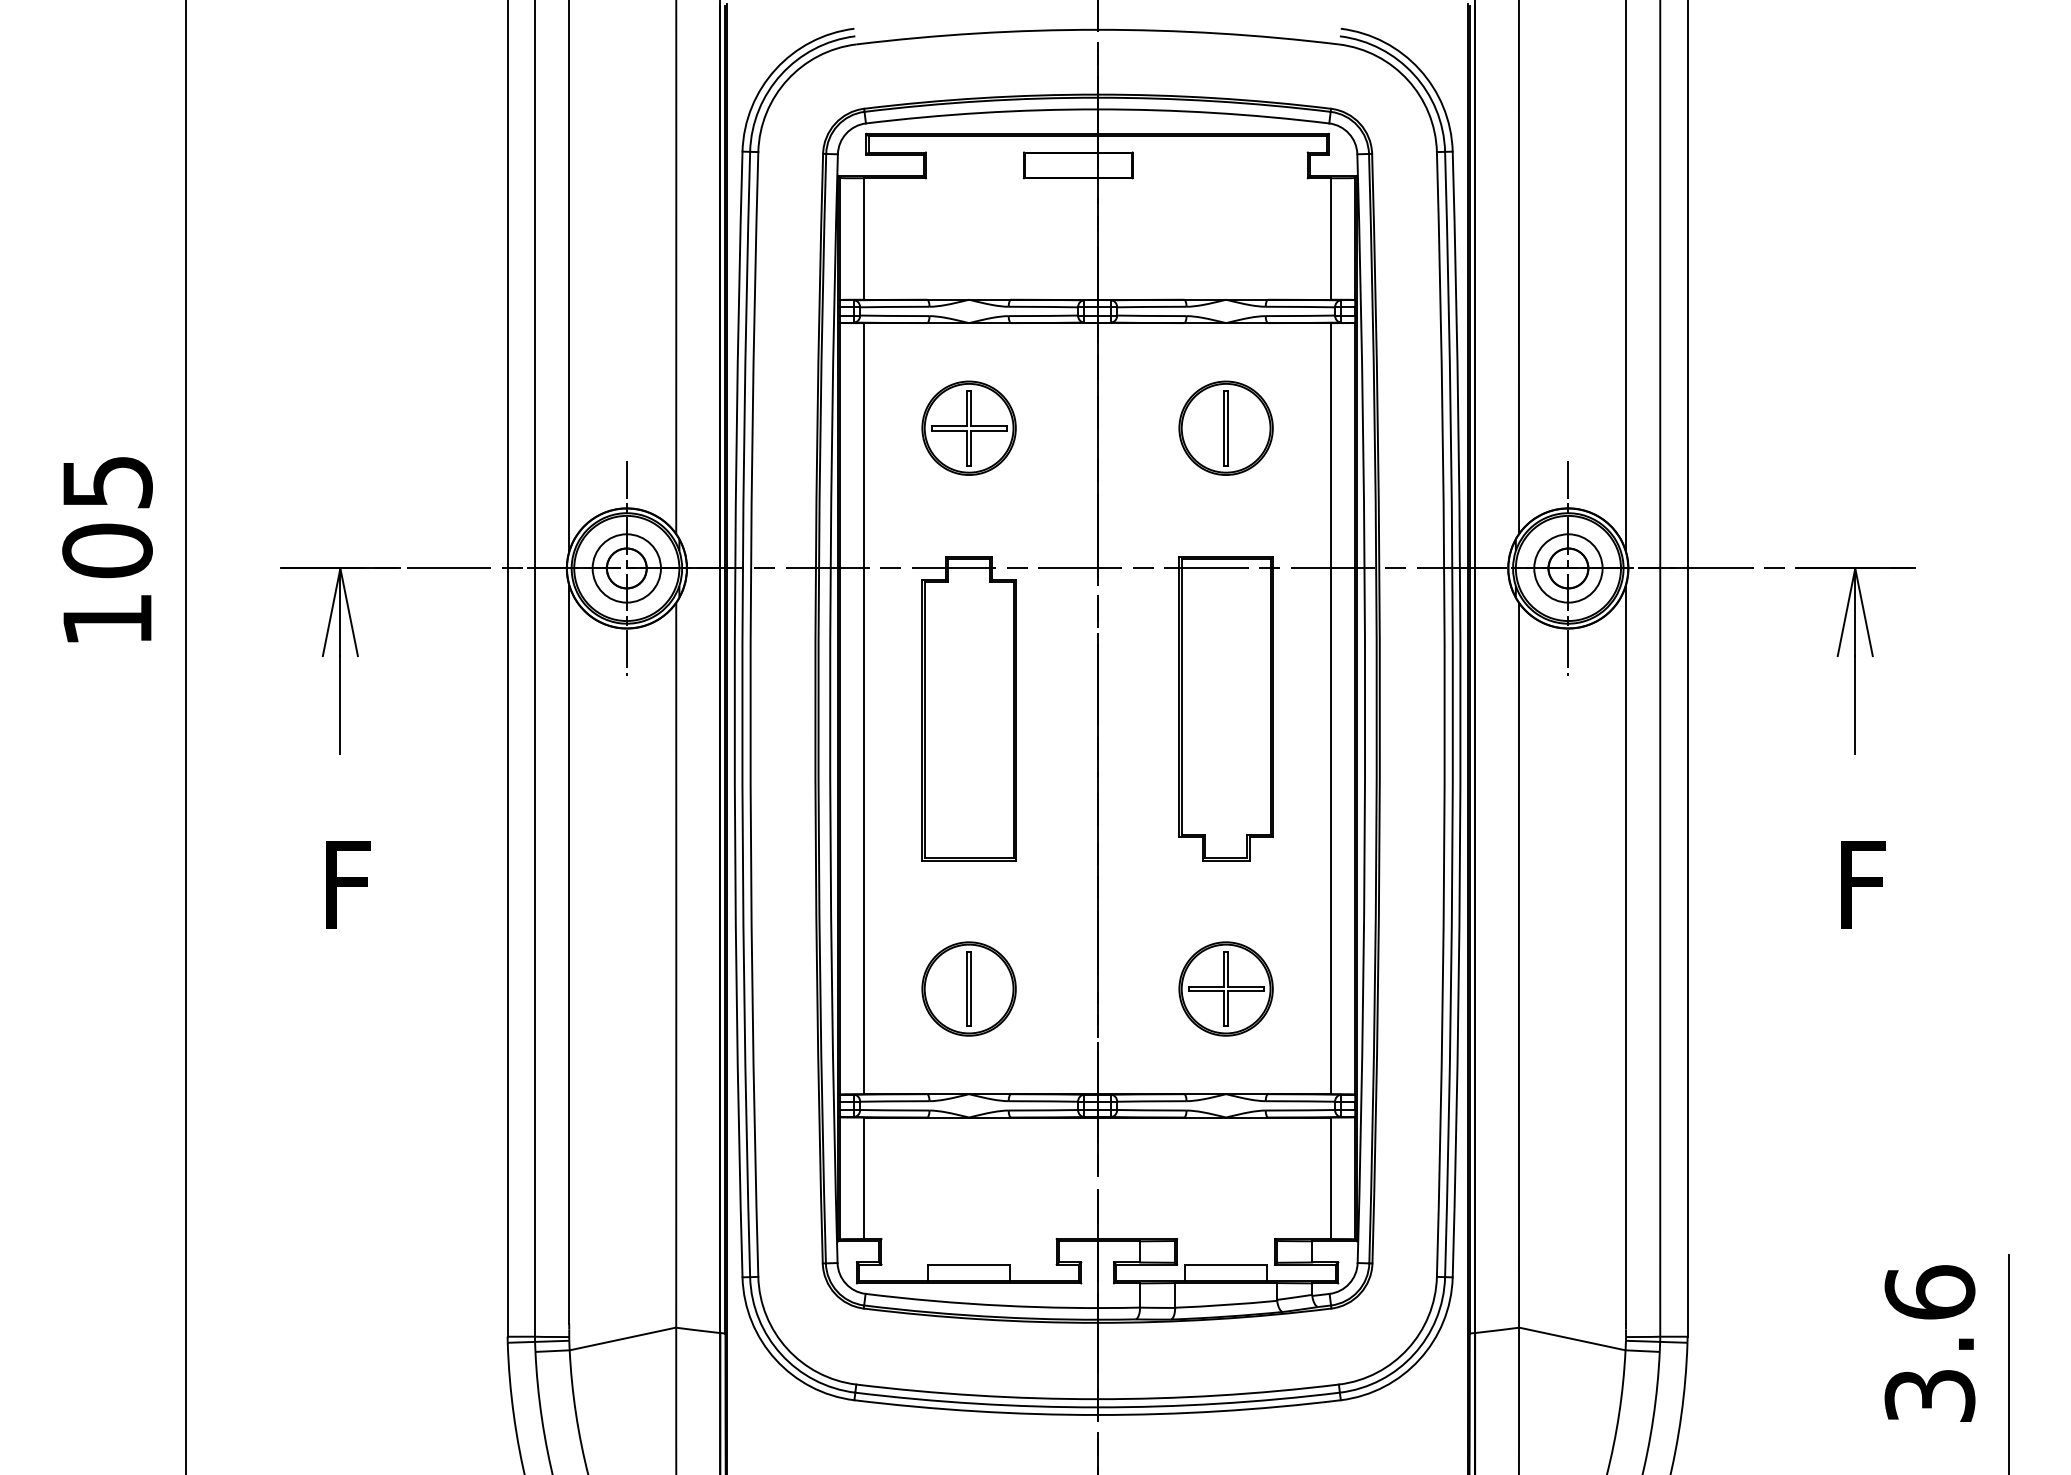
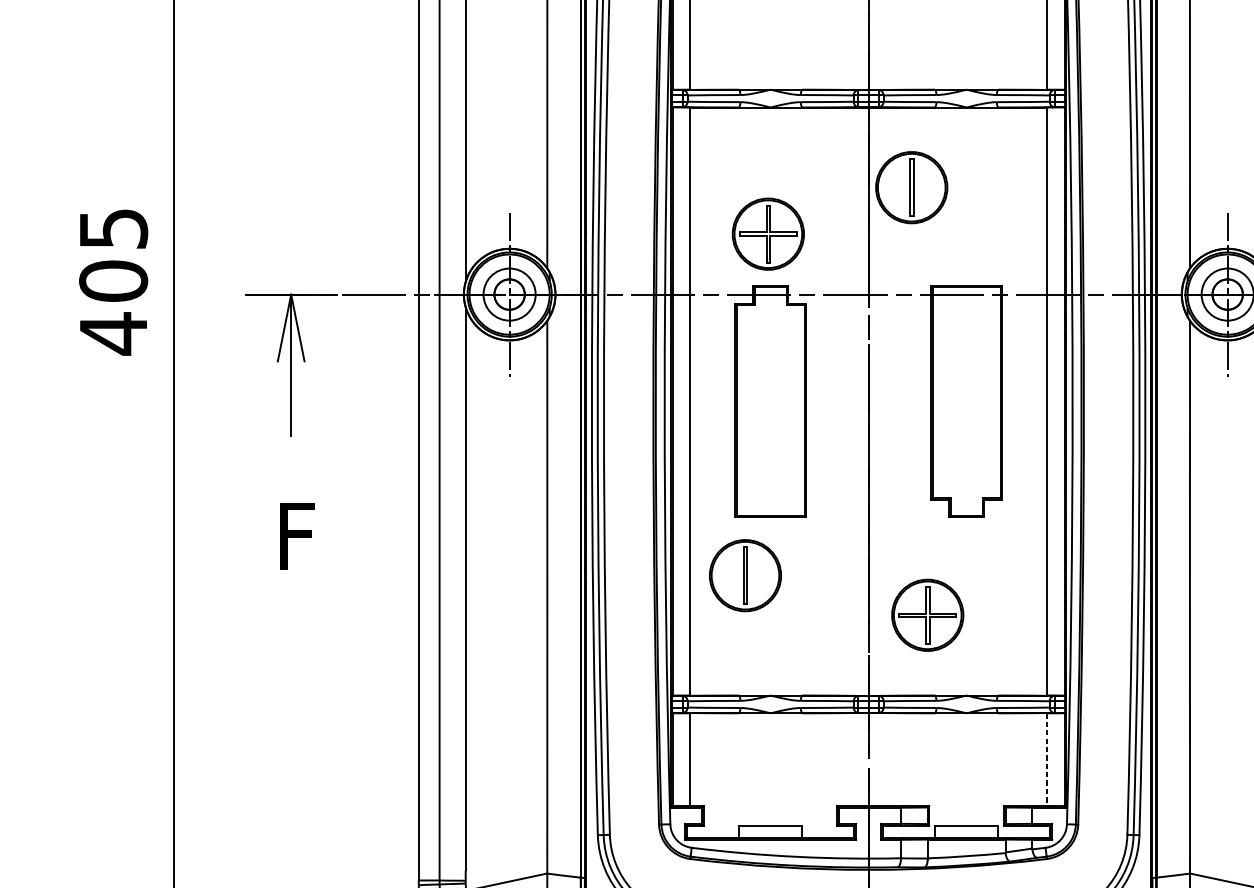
part: (968, 427) -> (767, 233), moved
part: (1225, 427) -> (911, 187), moved
text: (107, 619) -> (113, 333), 105 -> 405
part: (968, 988) -> (745, 575), moved
part: (1225, 988) -> (927, 614), moved
line: (1331, 1178) -> (1047, 759), solid -> dashed

